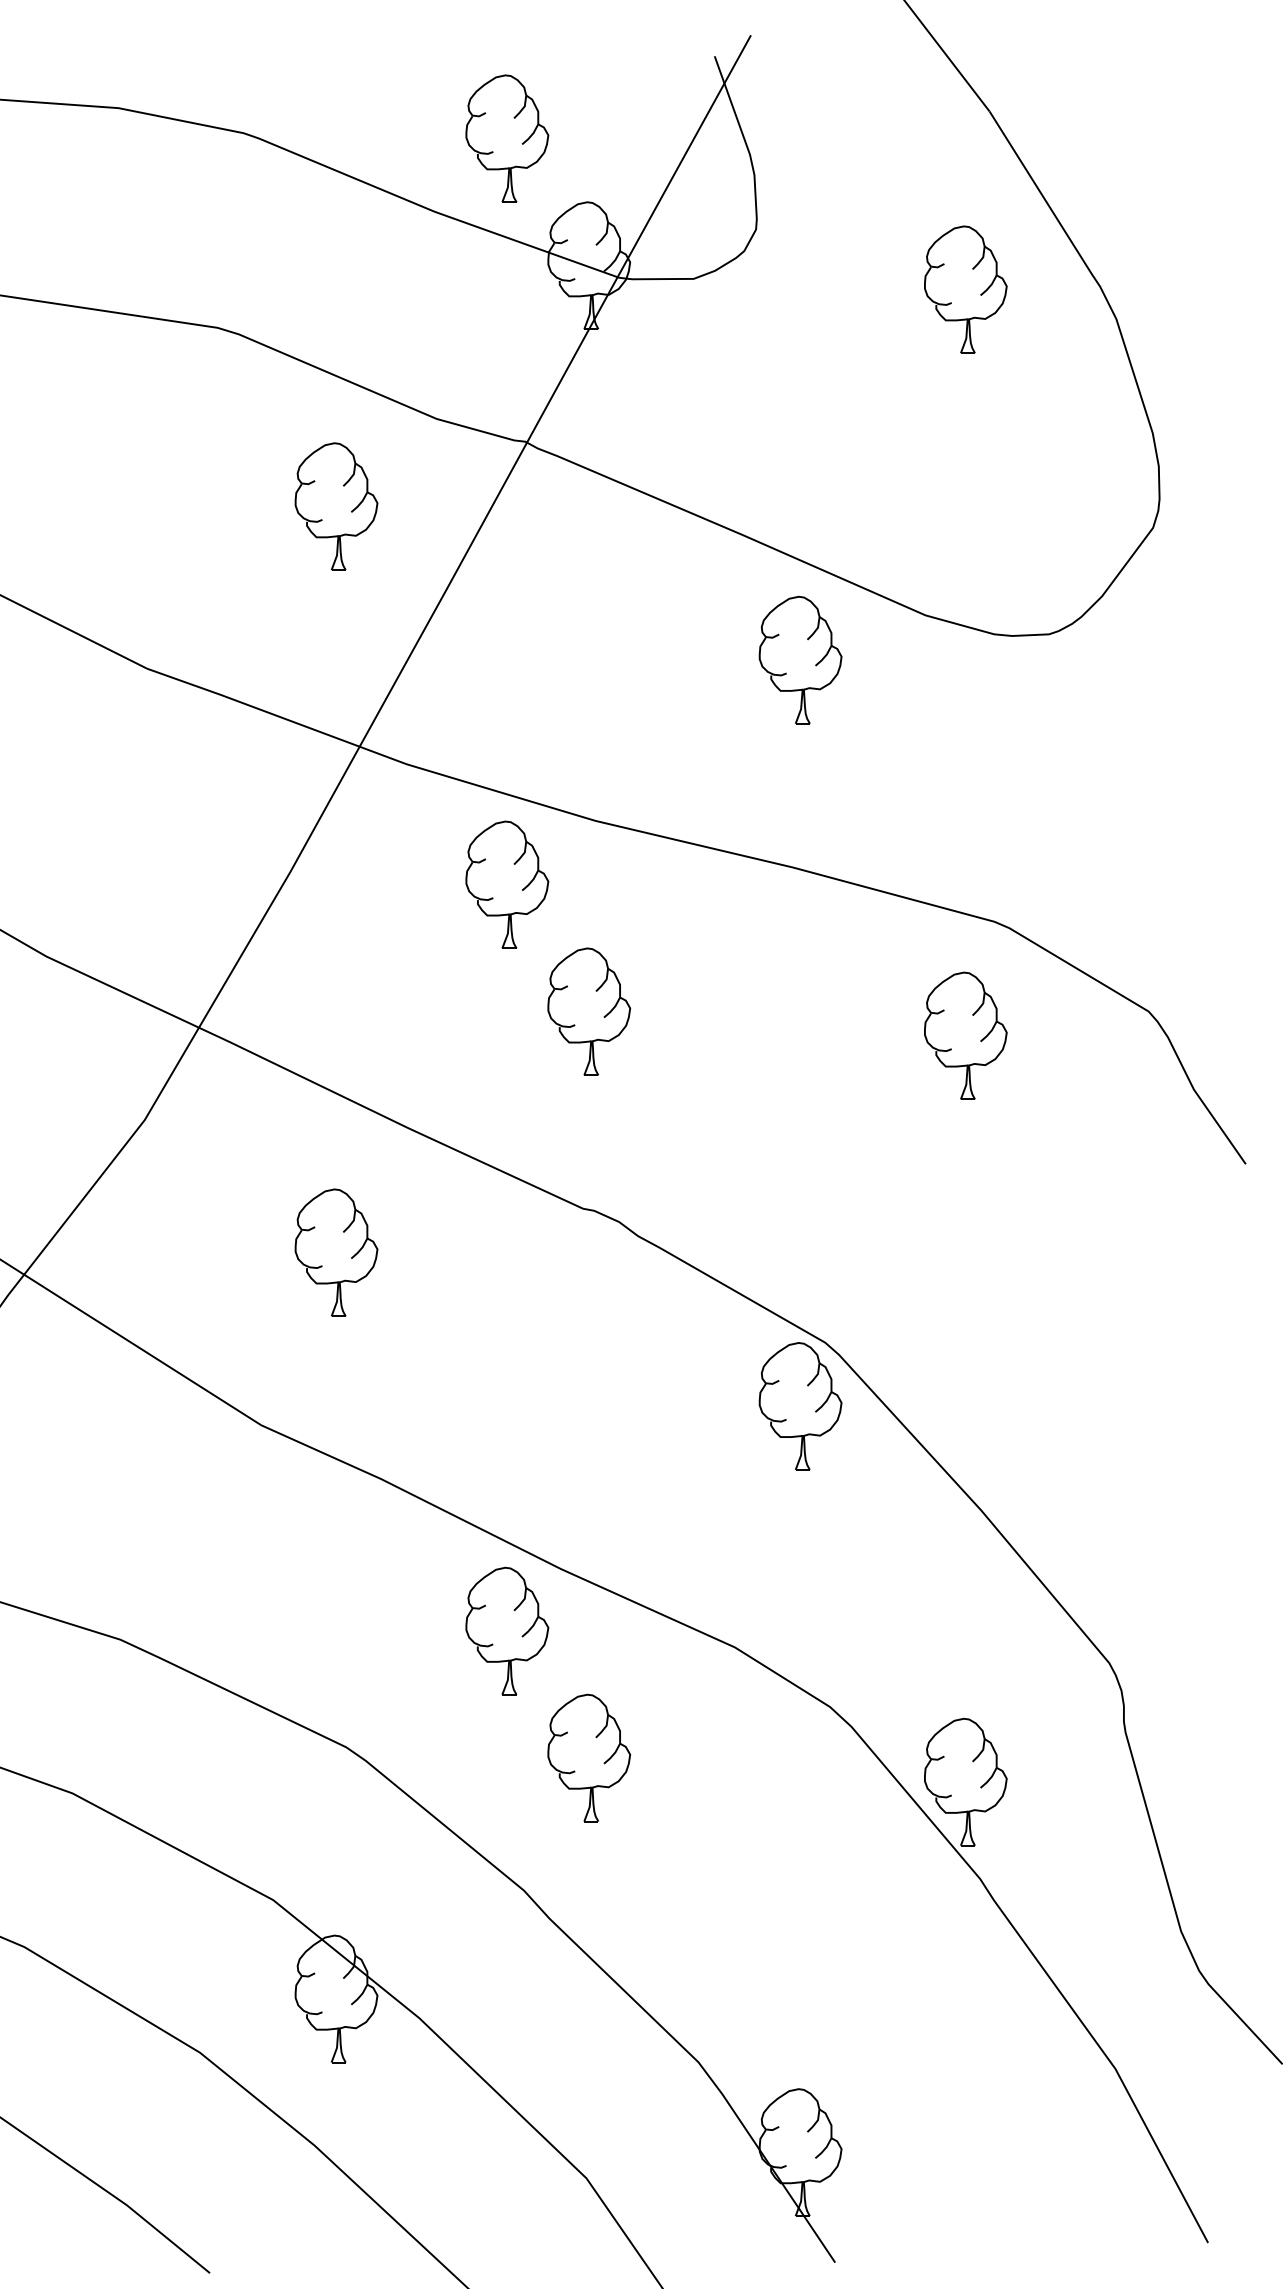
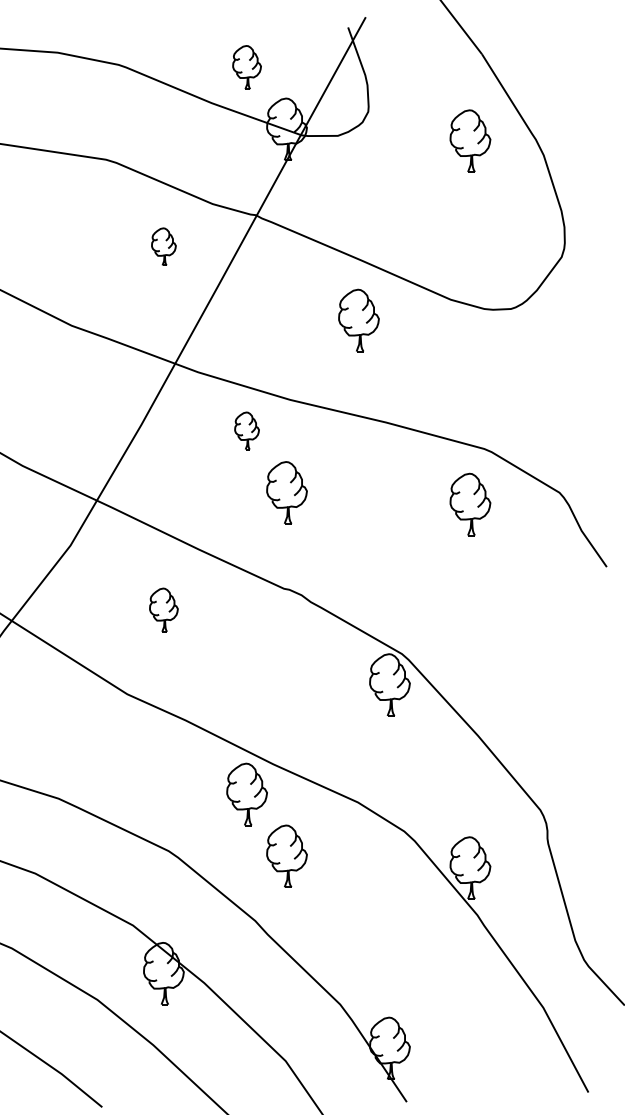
part: (506, 138) -> (246, 67), size x0.7
part: (335, 506) -> (163, 246), size x0.6
part: (799, 659) -> (358, 320), moved
part: (506, 883) -> (246, 430), size x0.6
part: (335, 1251) -> (163, 609), size x0.7

